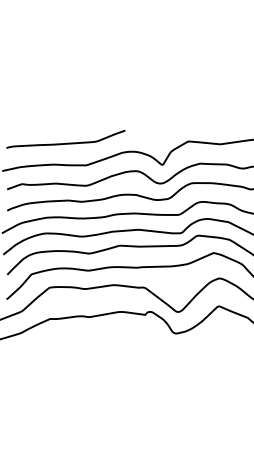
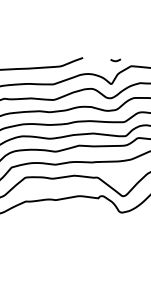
curve: (169, 133) -> (116, 60), added

